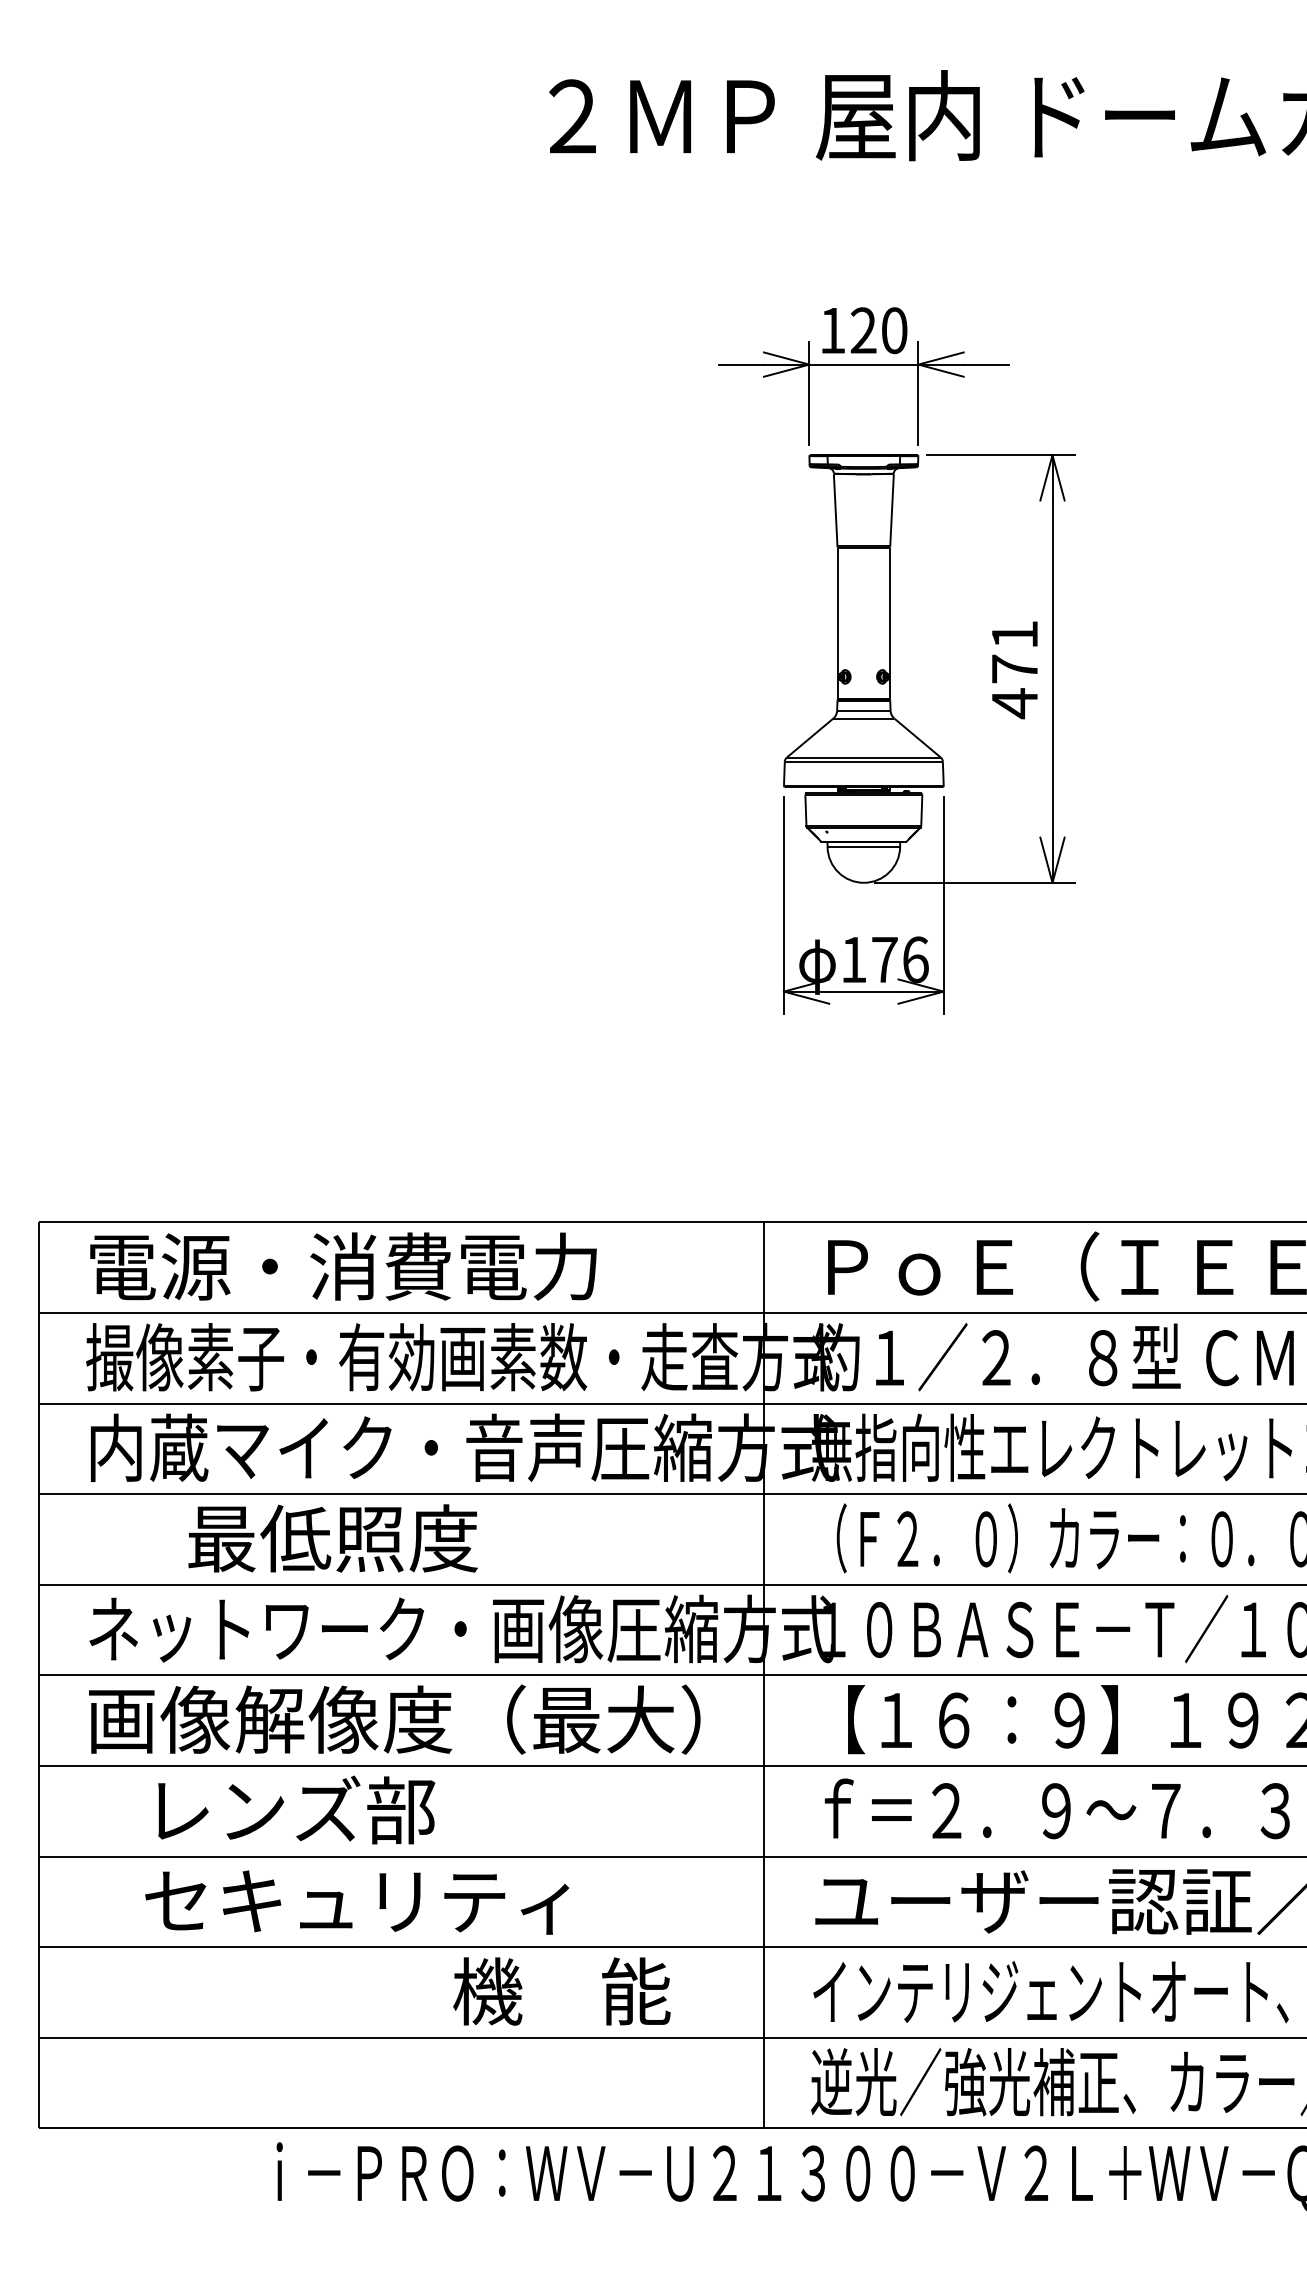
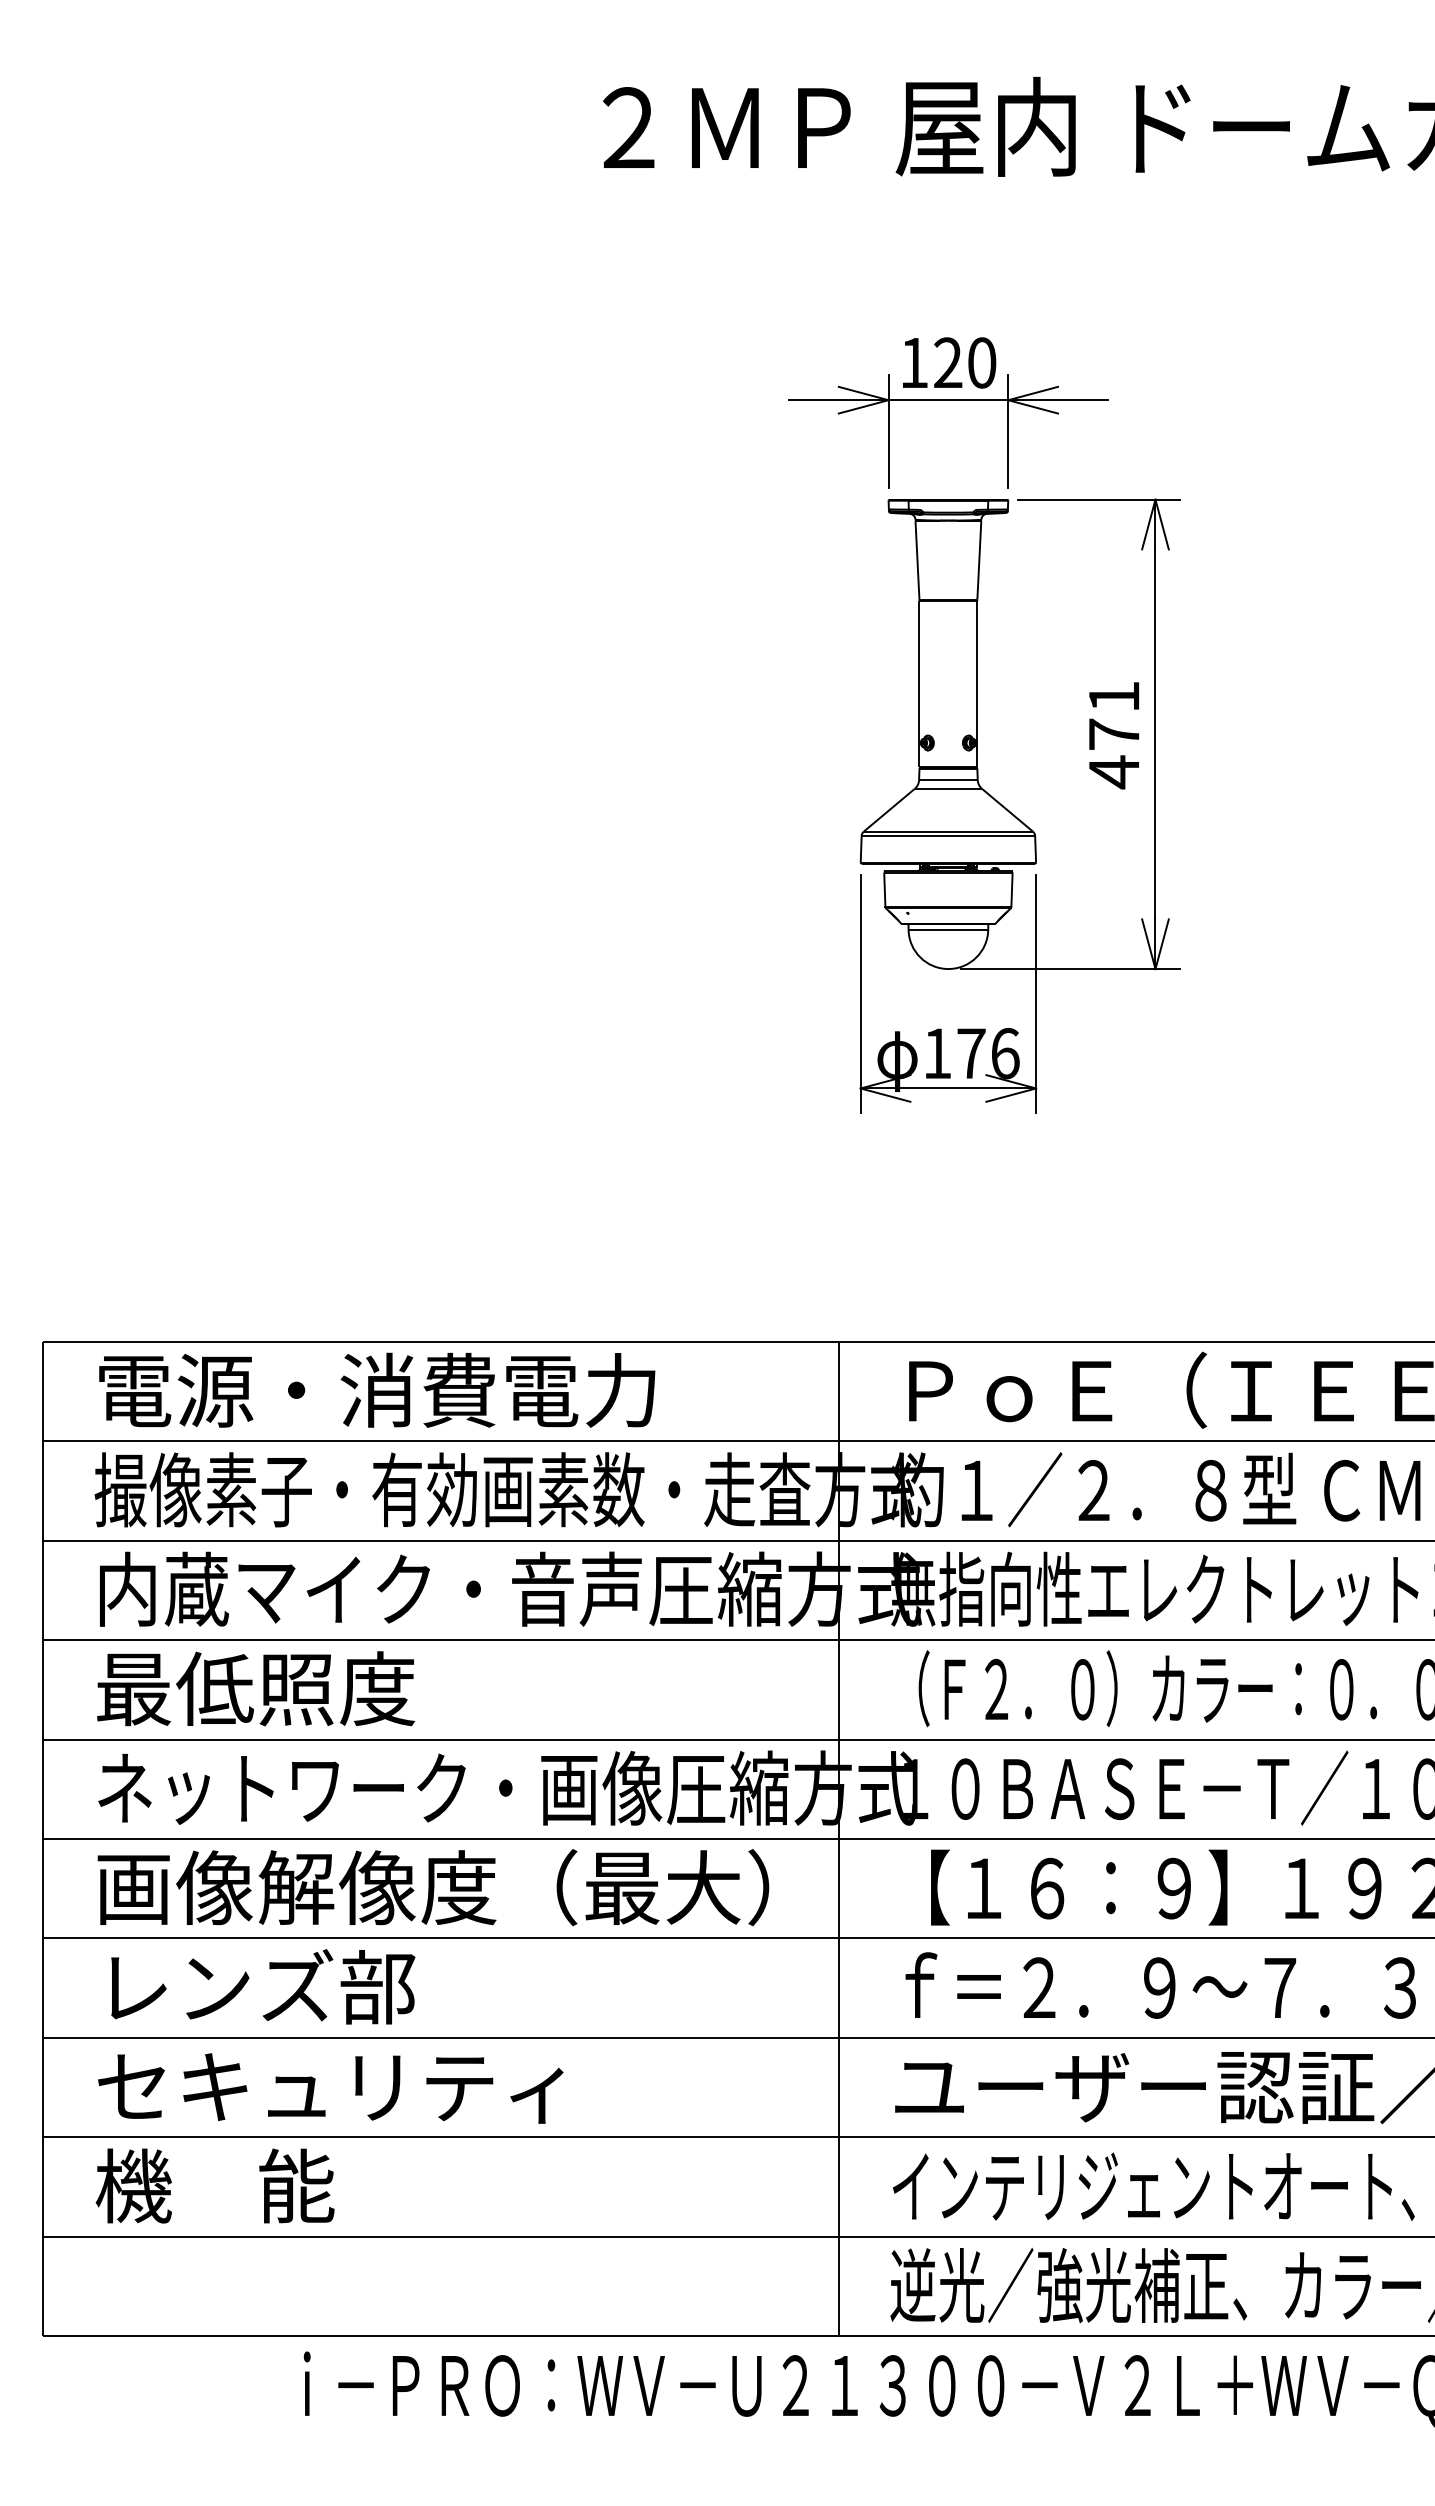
text: (332, 1538) -> (255, 1688), moved
text: (296, 1809) -> (263, 1986), moved
text: (357, 1902) -> (331, 2088), moved
text: (561, 1991) -> (214, 2186), moved

